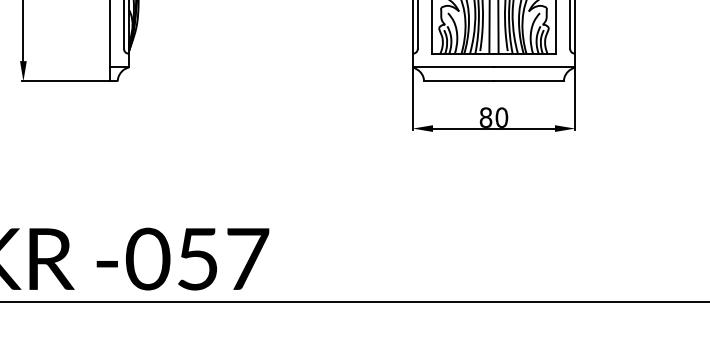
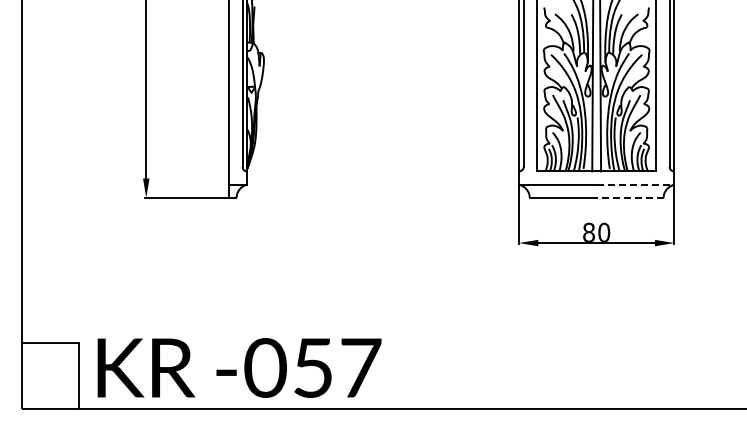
line: (534, 67) -> (635, 184), solid -> dashed
line: (528, 80) -> (629, 197), solid -> dashed

